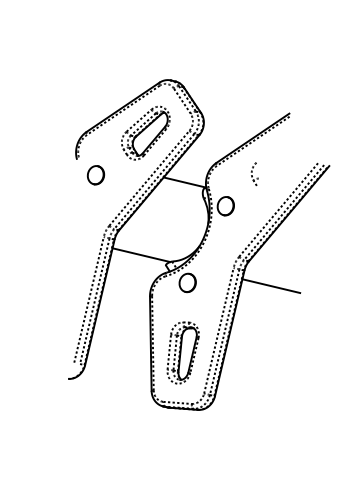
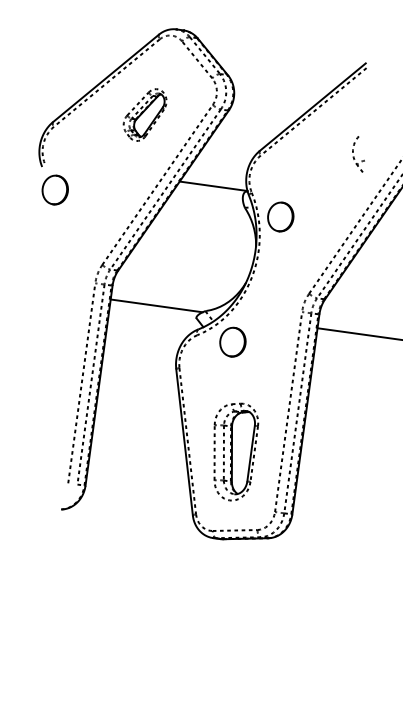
part: (145, 132) -> (144, 114), size x0.6
part: (254, 174) -> (357, 155), moved
part: (96, 175) -> (56, 190), moved

